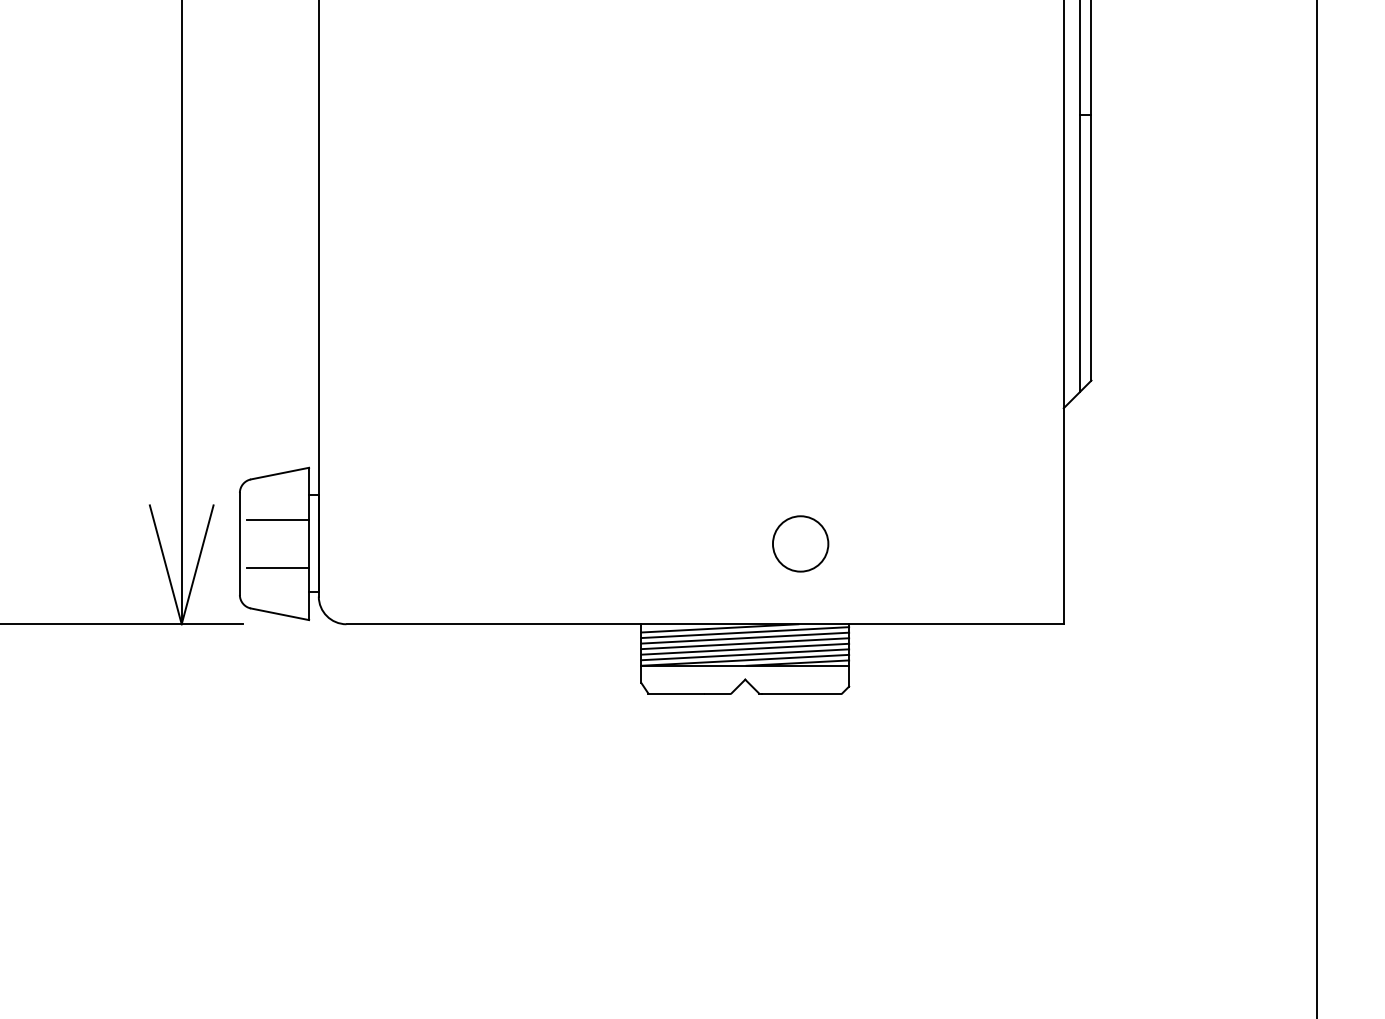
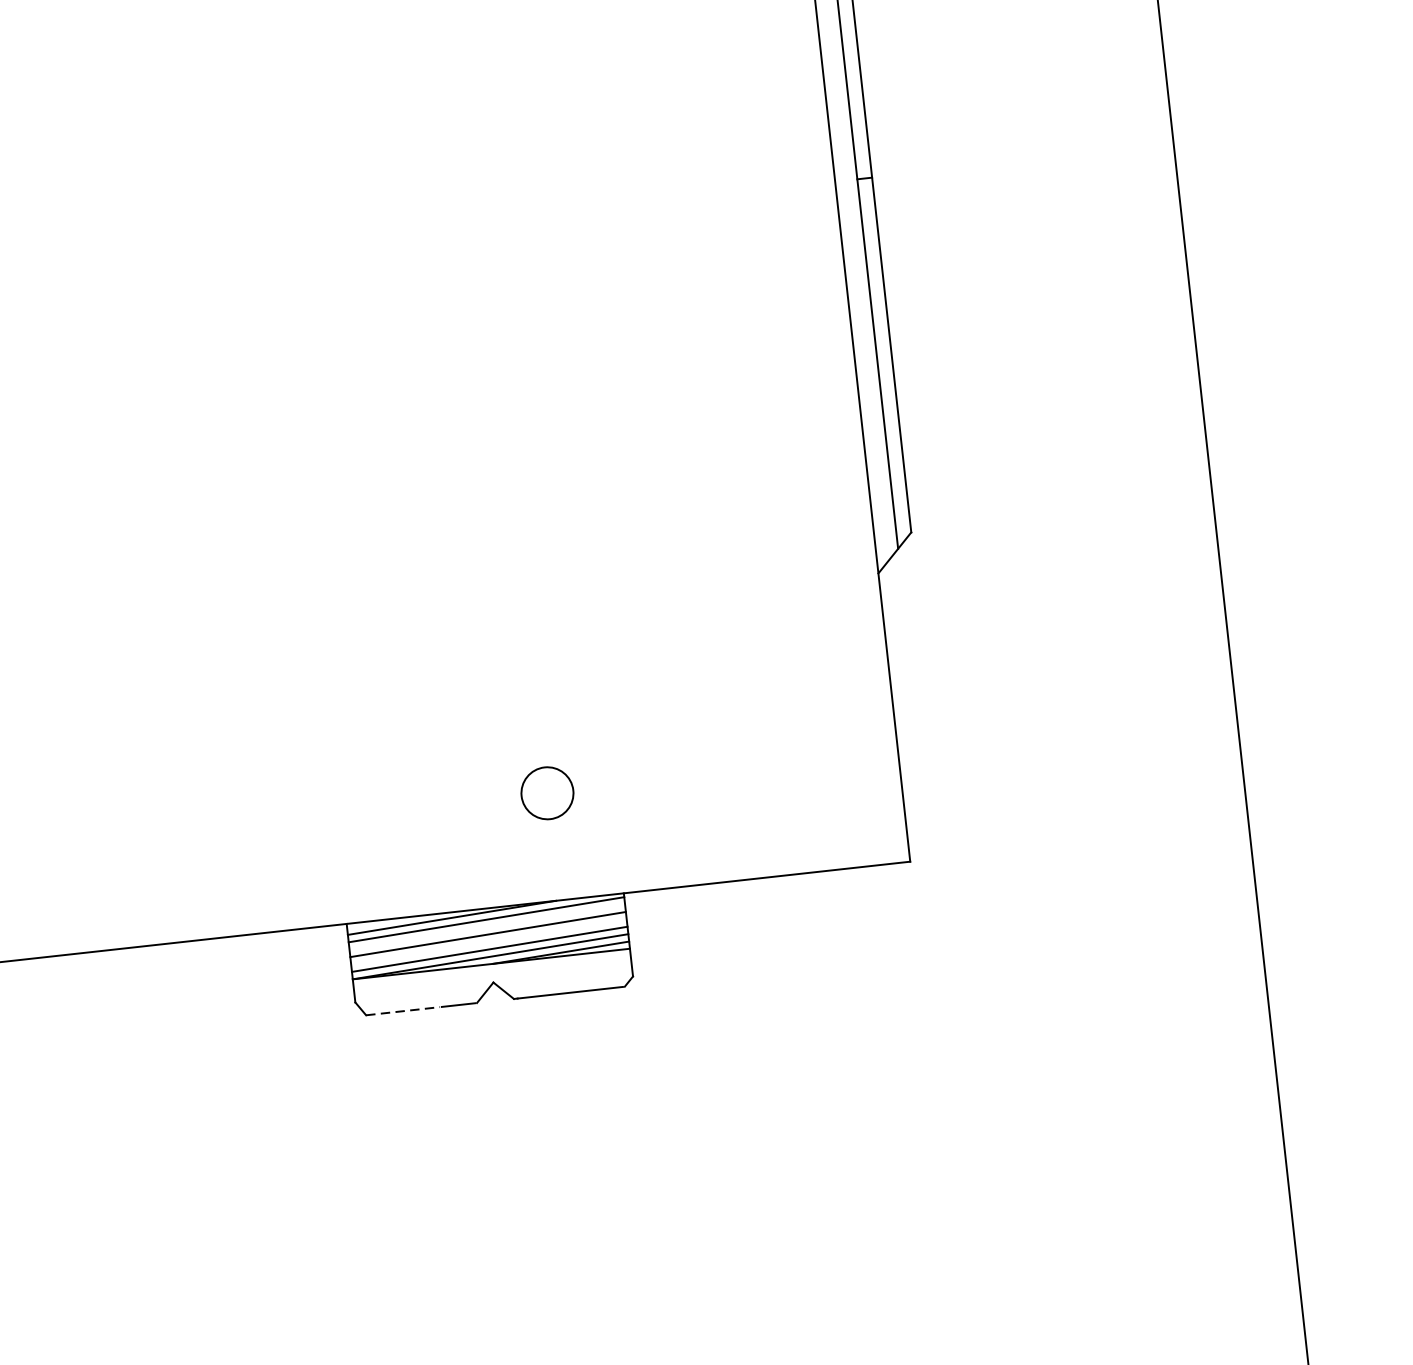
circle: (800, 543) -> (547, 792), size x0.7
line: (745, 637) -> (487, 926), removed
line: (745, 648) -> (489, 940), removed
line: (676, 693) -> (403, 1011), solid -> dashed

